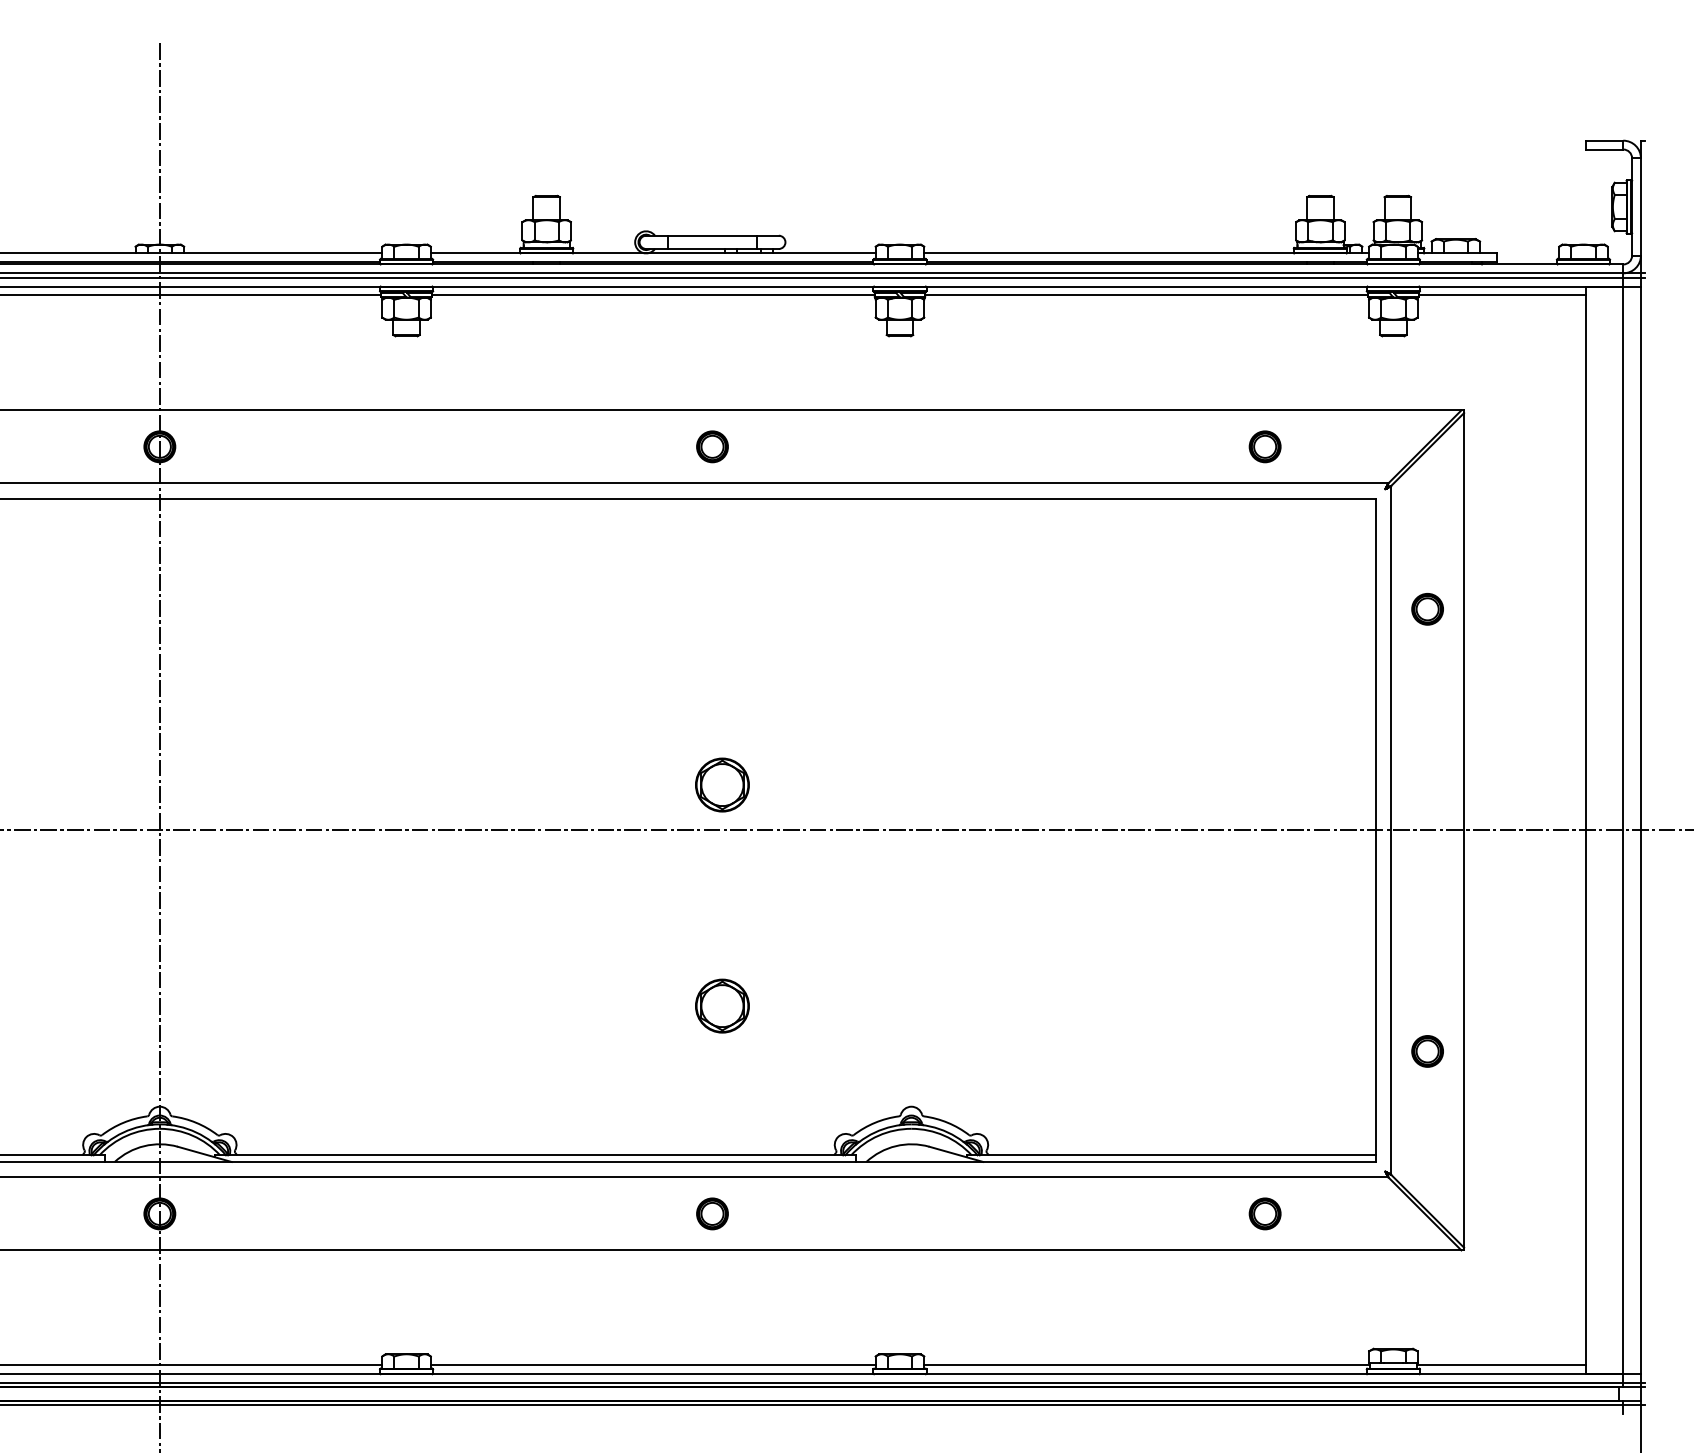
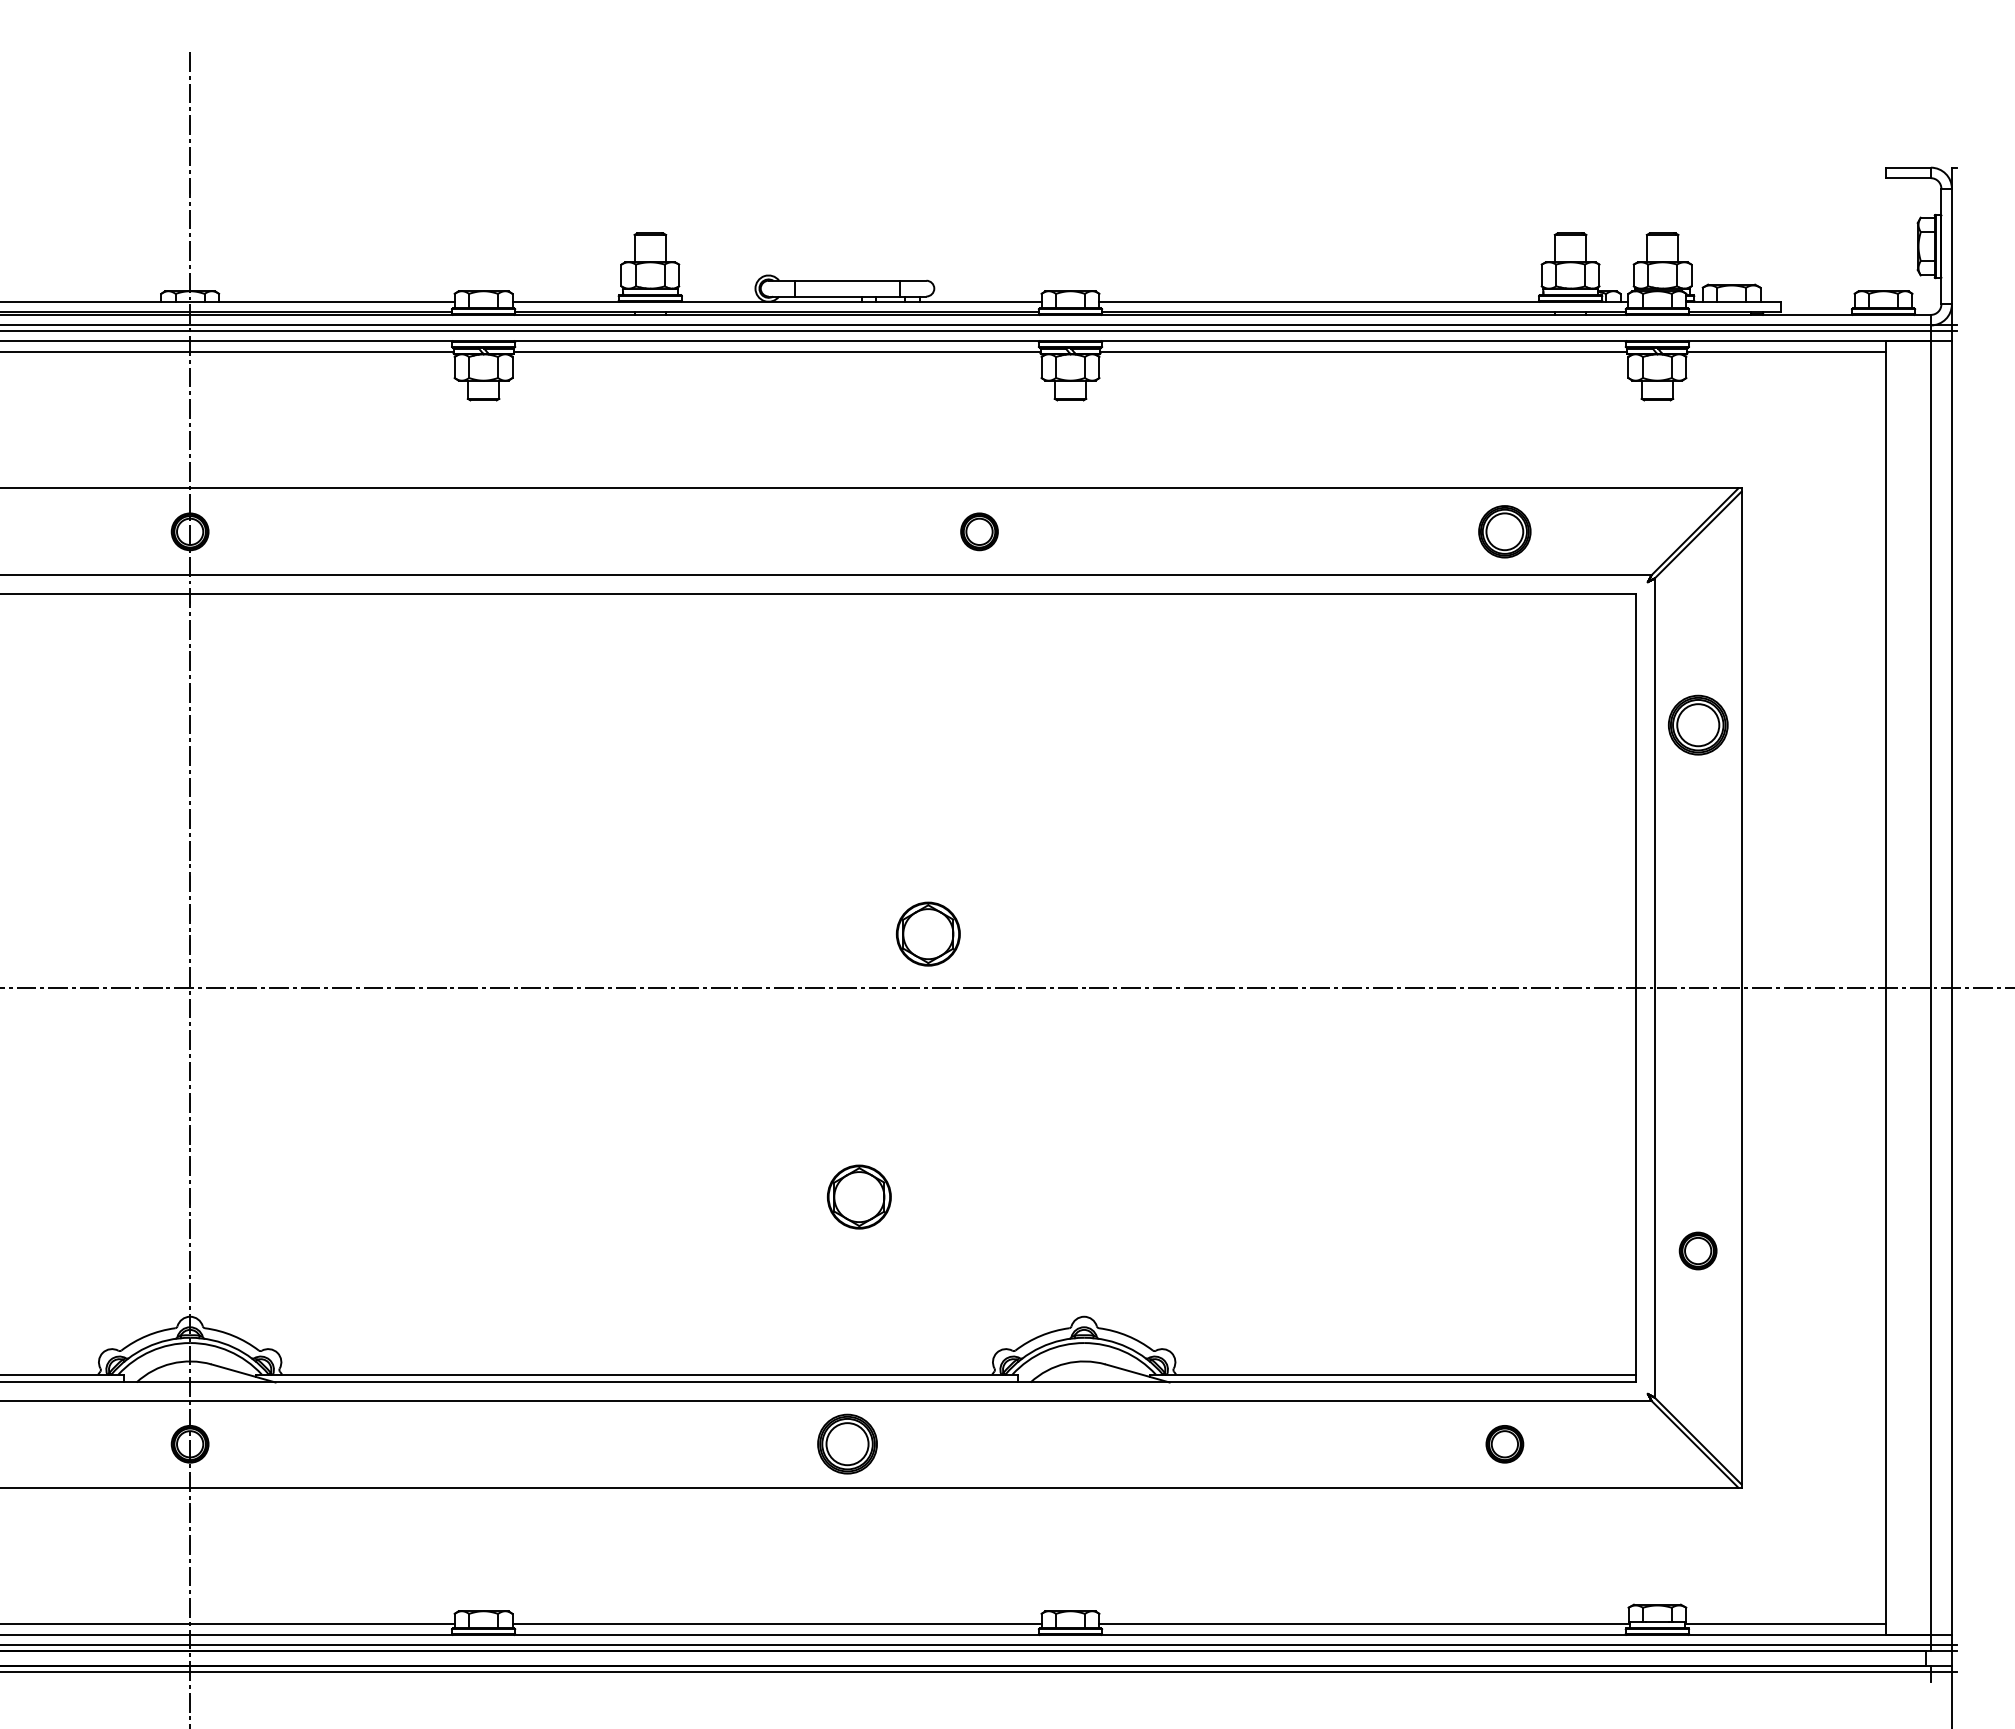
part: (712, 446) -> (979, 531), moved
part: (1264, 446) -> (1504, 531), size x1.4
part: (1427, 608) -> (1697, 724), size x1.6
part: (721, 784) -> (927, 933), moved
part: (712, 1214) -> (847, 1444), size x1.6

